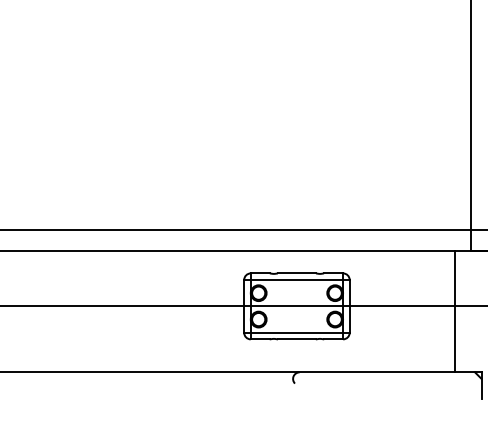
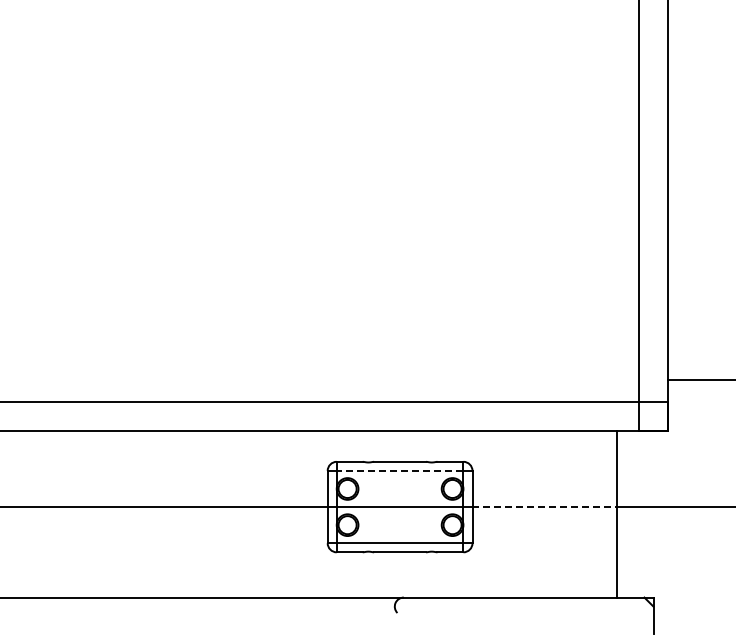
line: (296, 279) -> (399, 470), solid -> dashed
line: (402, 306) -> (545, 507), solid -> dashed

